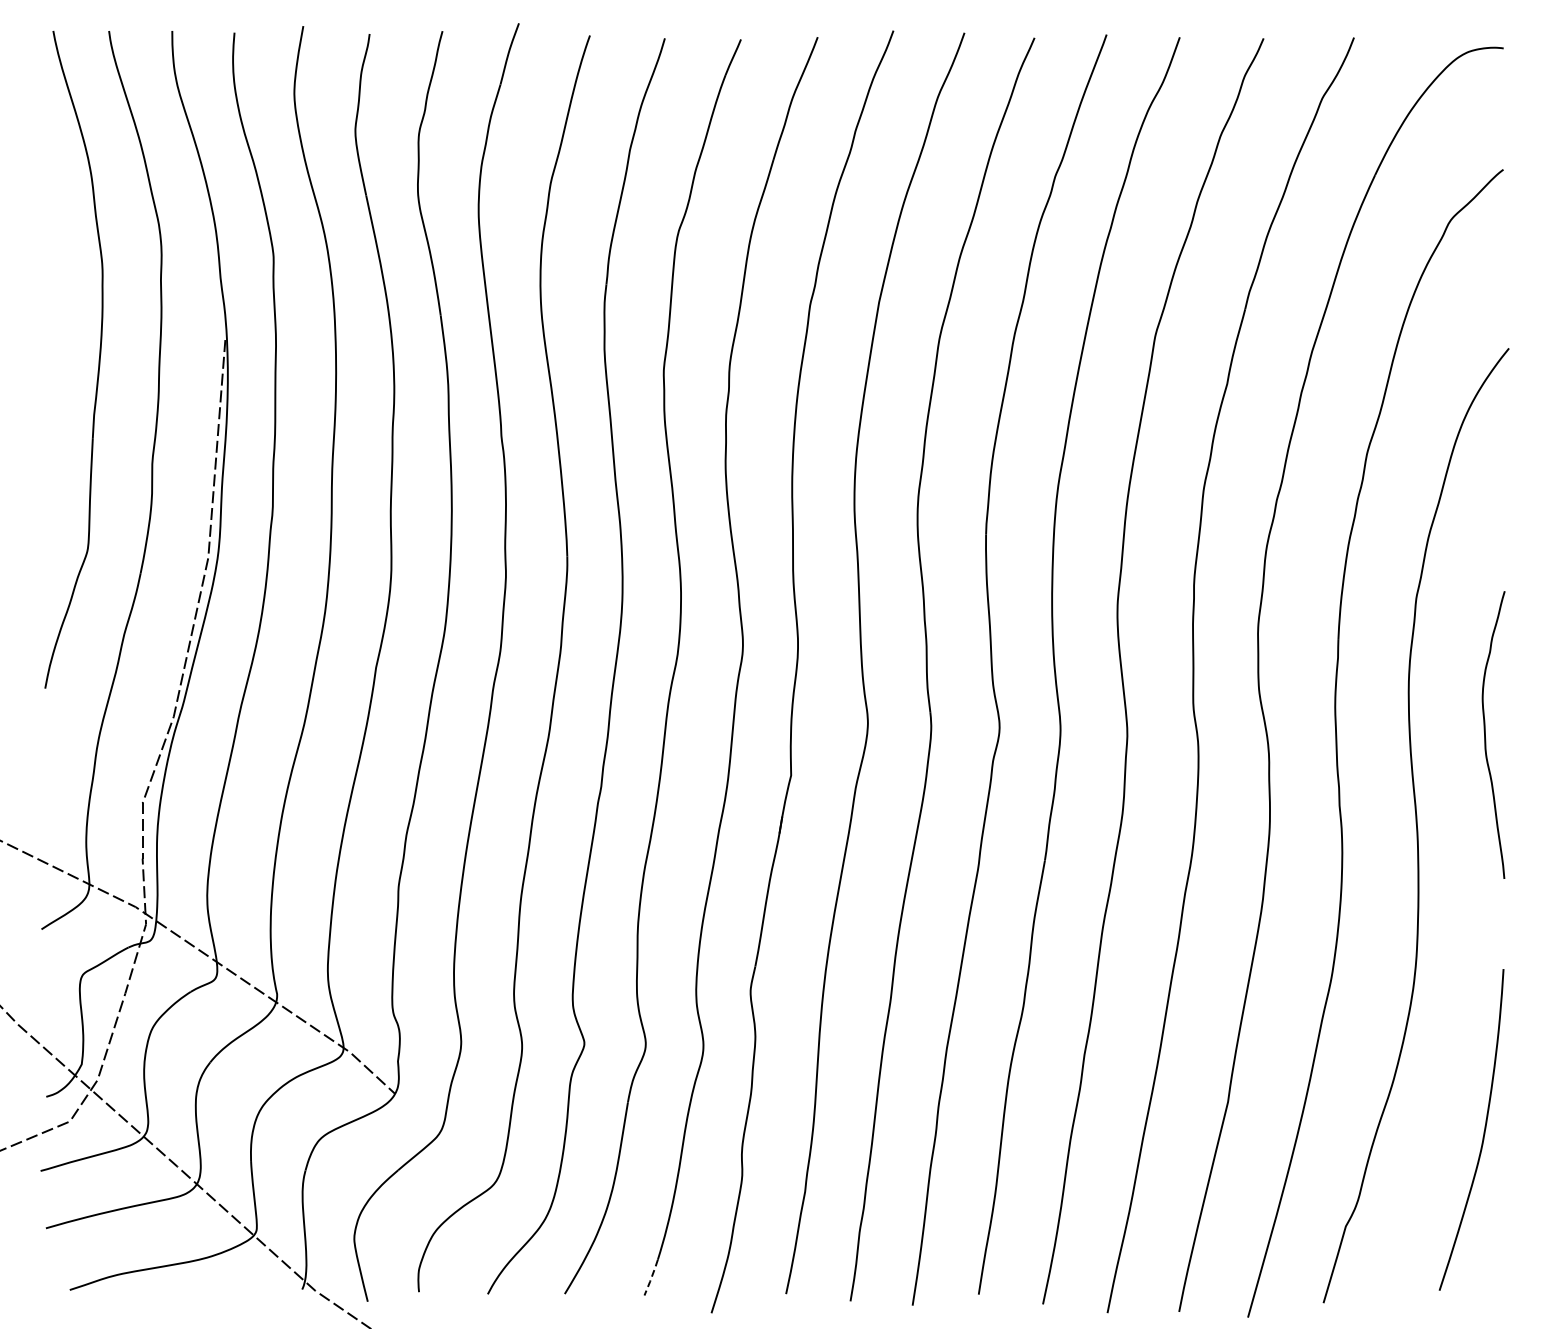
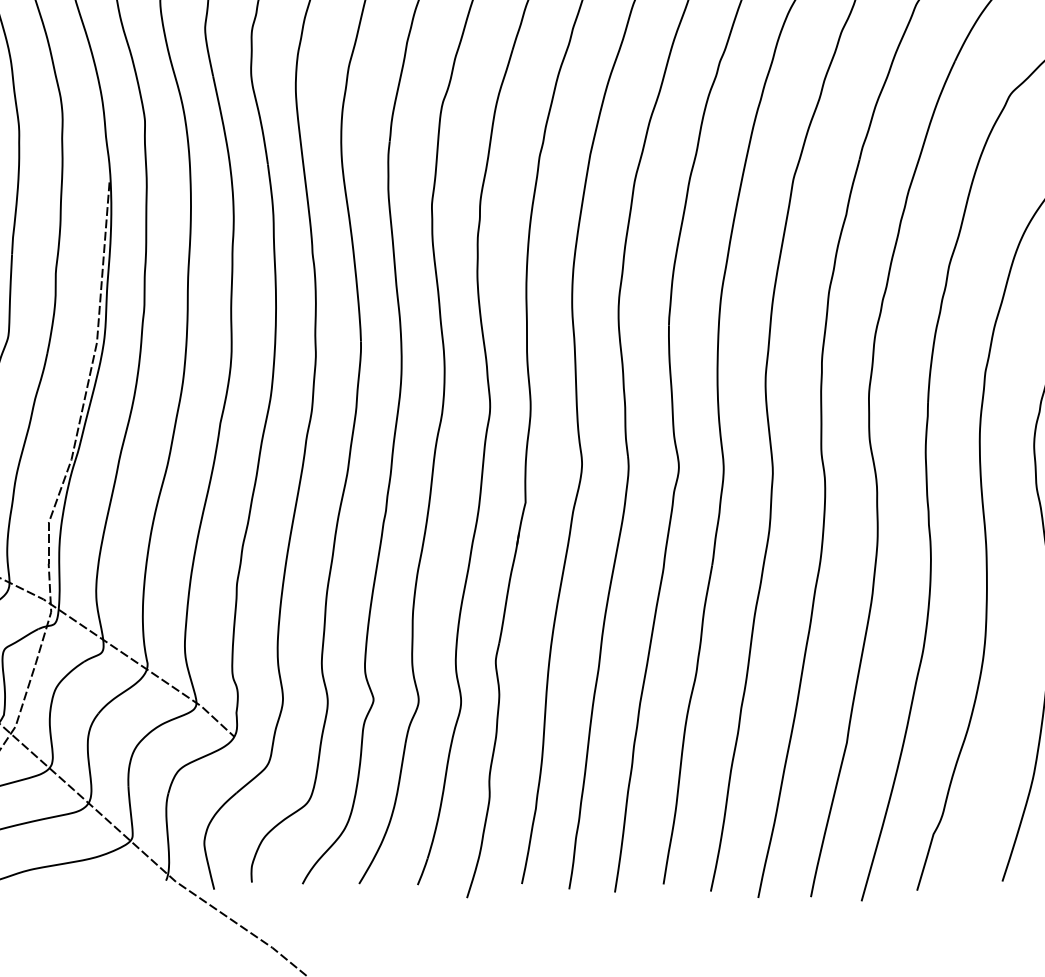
line: (651, 1278) -> (422, 872), dashed -> solid

